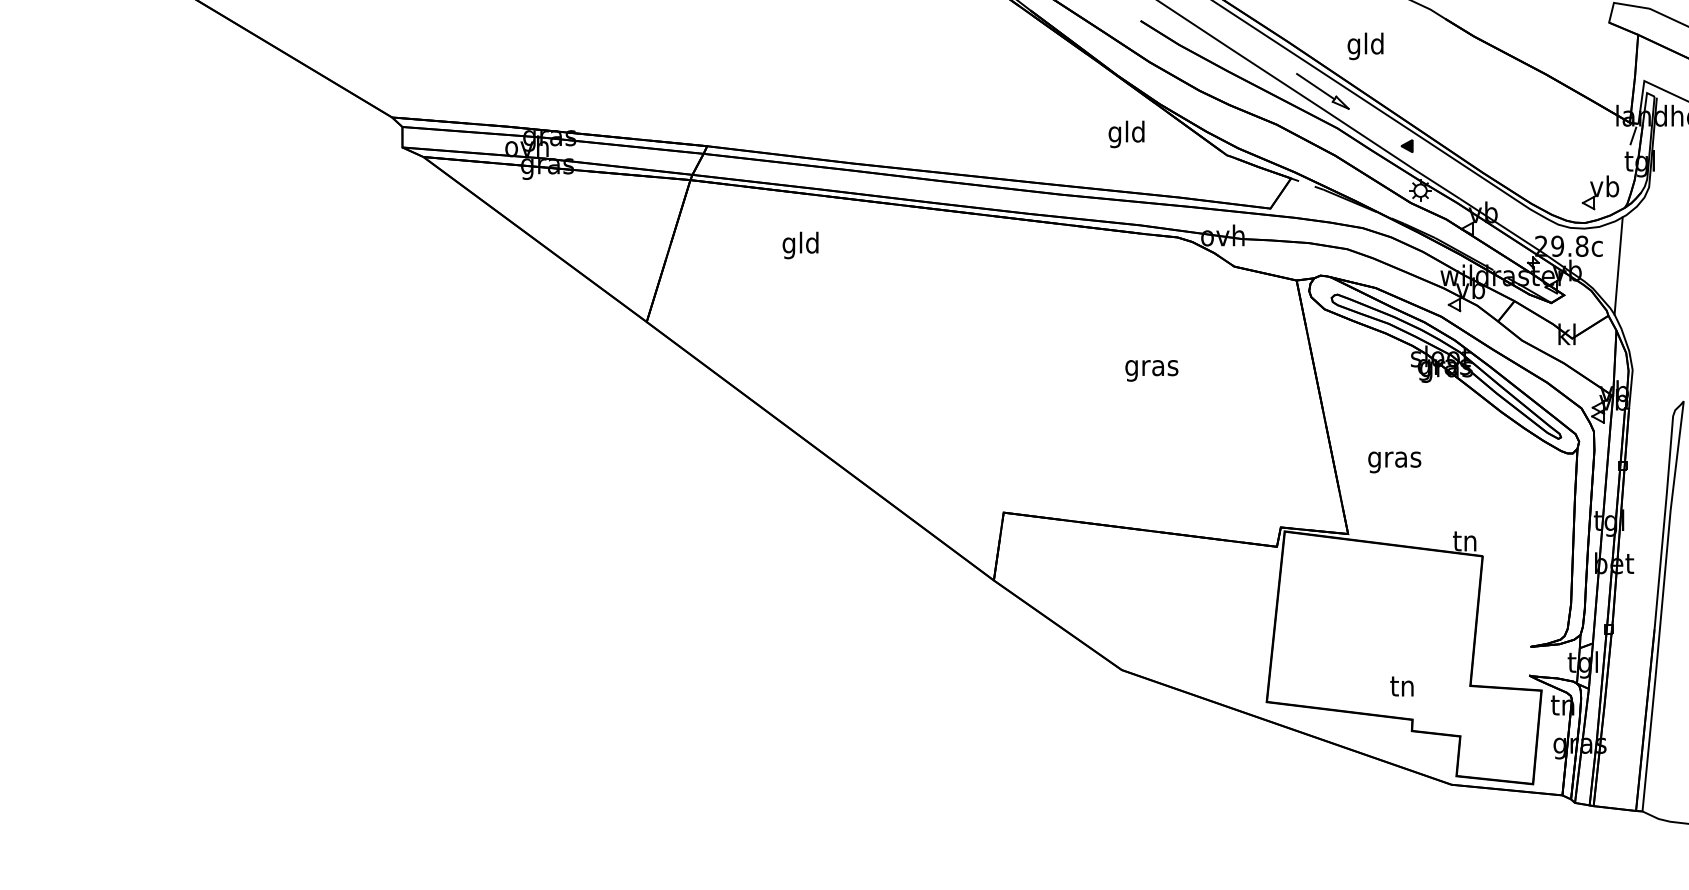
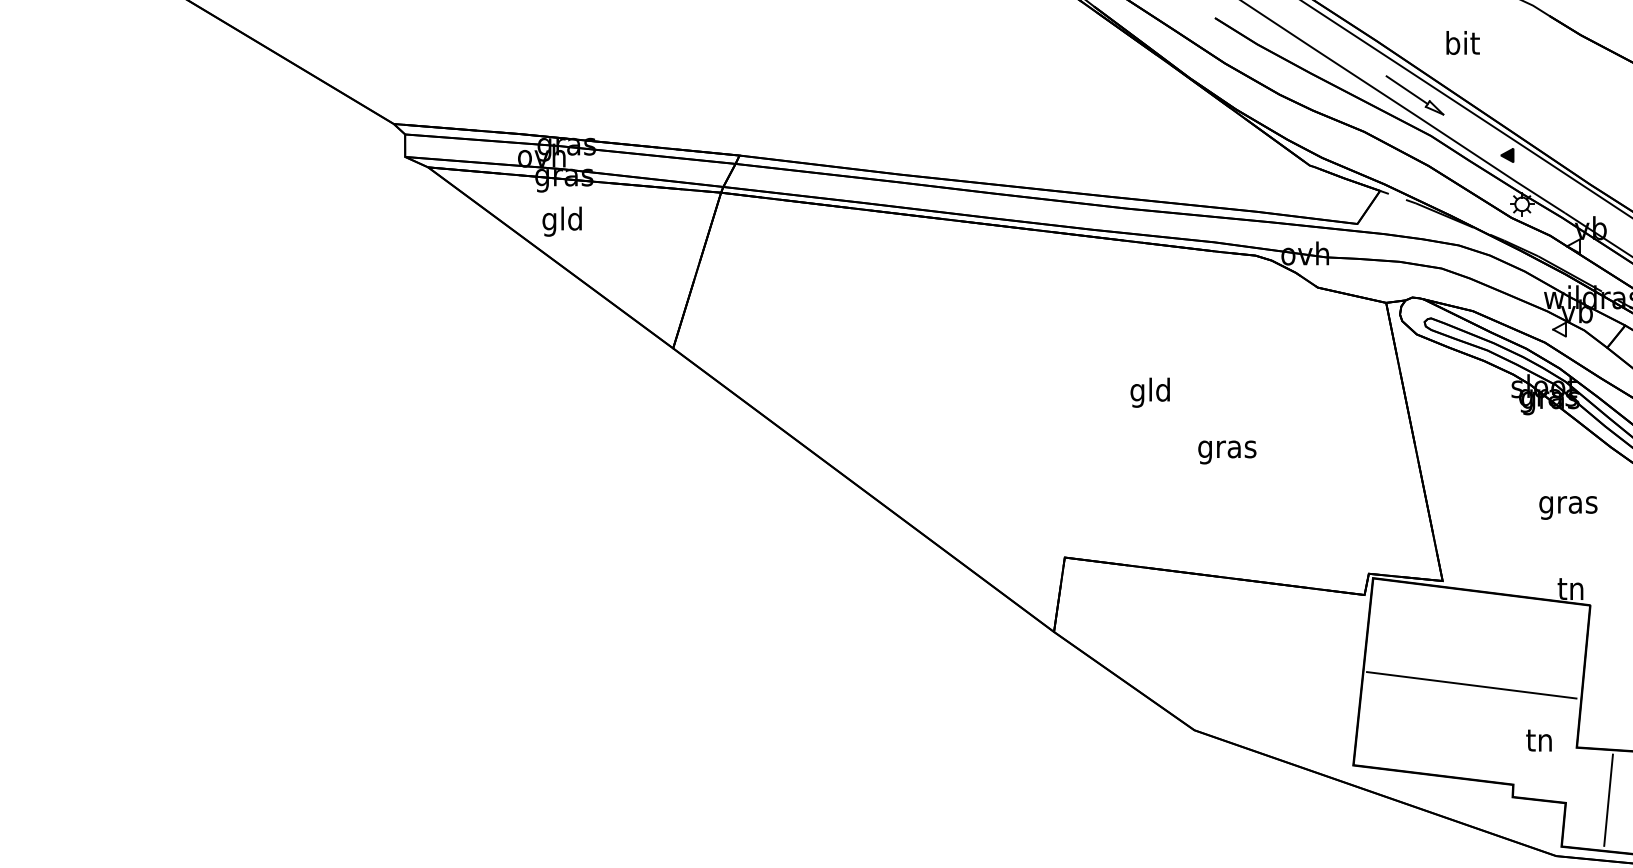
text: (1365, 46) -> (1461, 46), gld -> bit
text: (1126, 134) -> (1150, 392), moved
text: (800, 245) -> (562, 221), moved
text: (1151, 370) -> (1226, 452), moved
text: (1394, 462) -> (1568, 508), moved
line: (1374, 629) -> (1471, 685), added
text: (1401, 686) -> (1538, 740), moved
line: (1499, 733) -> (1608, 799), added

